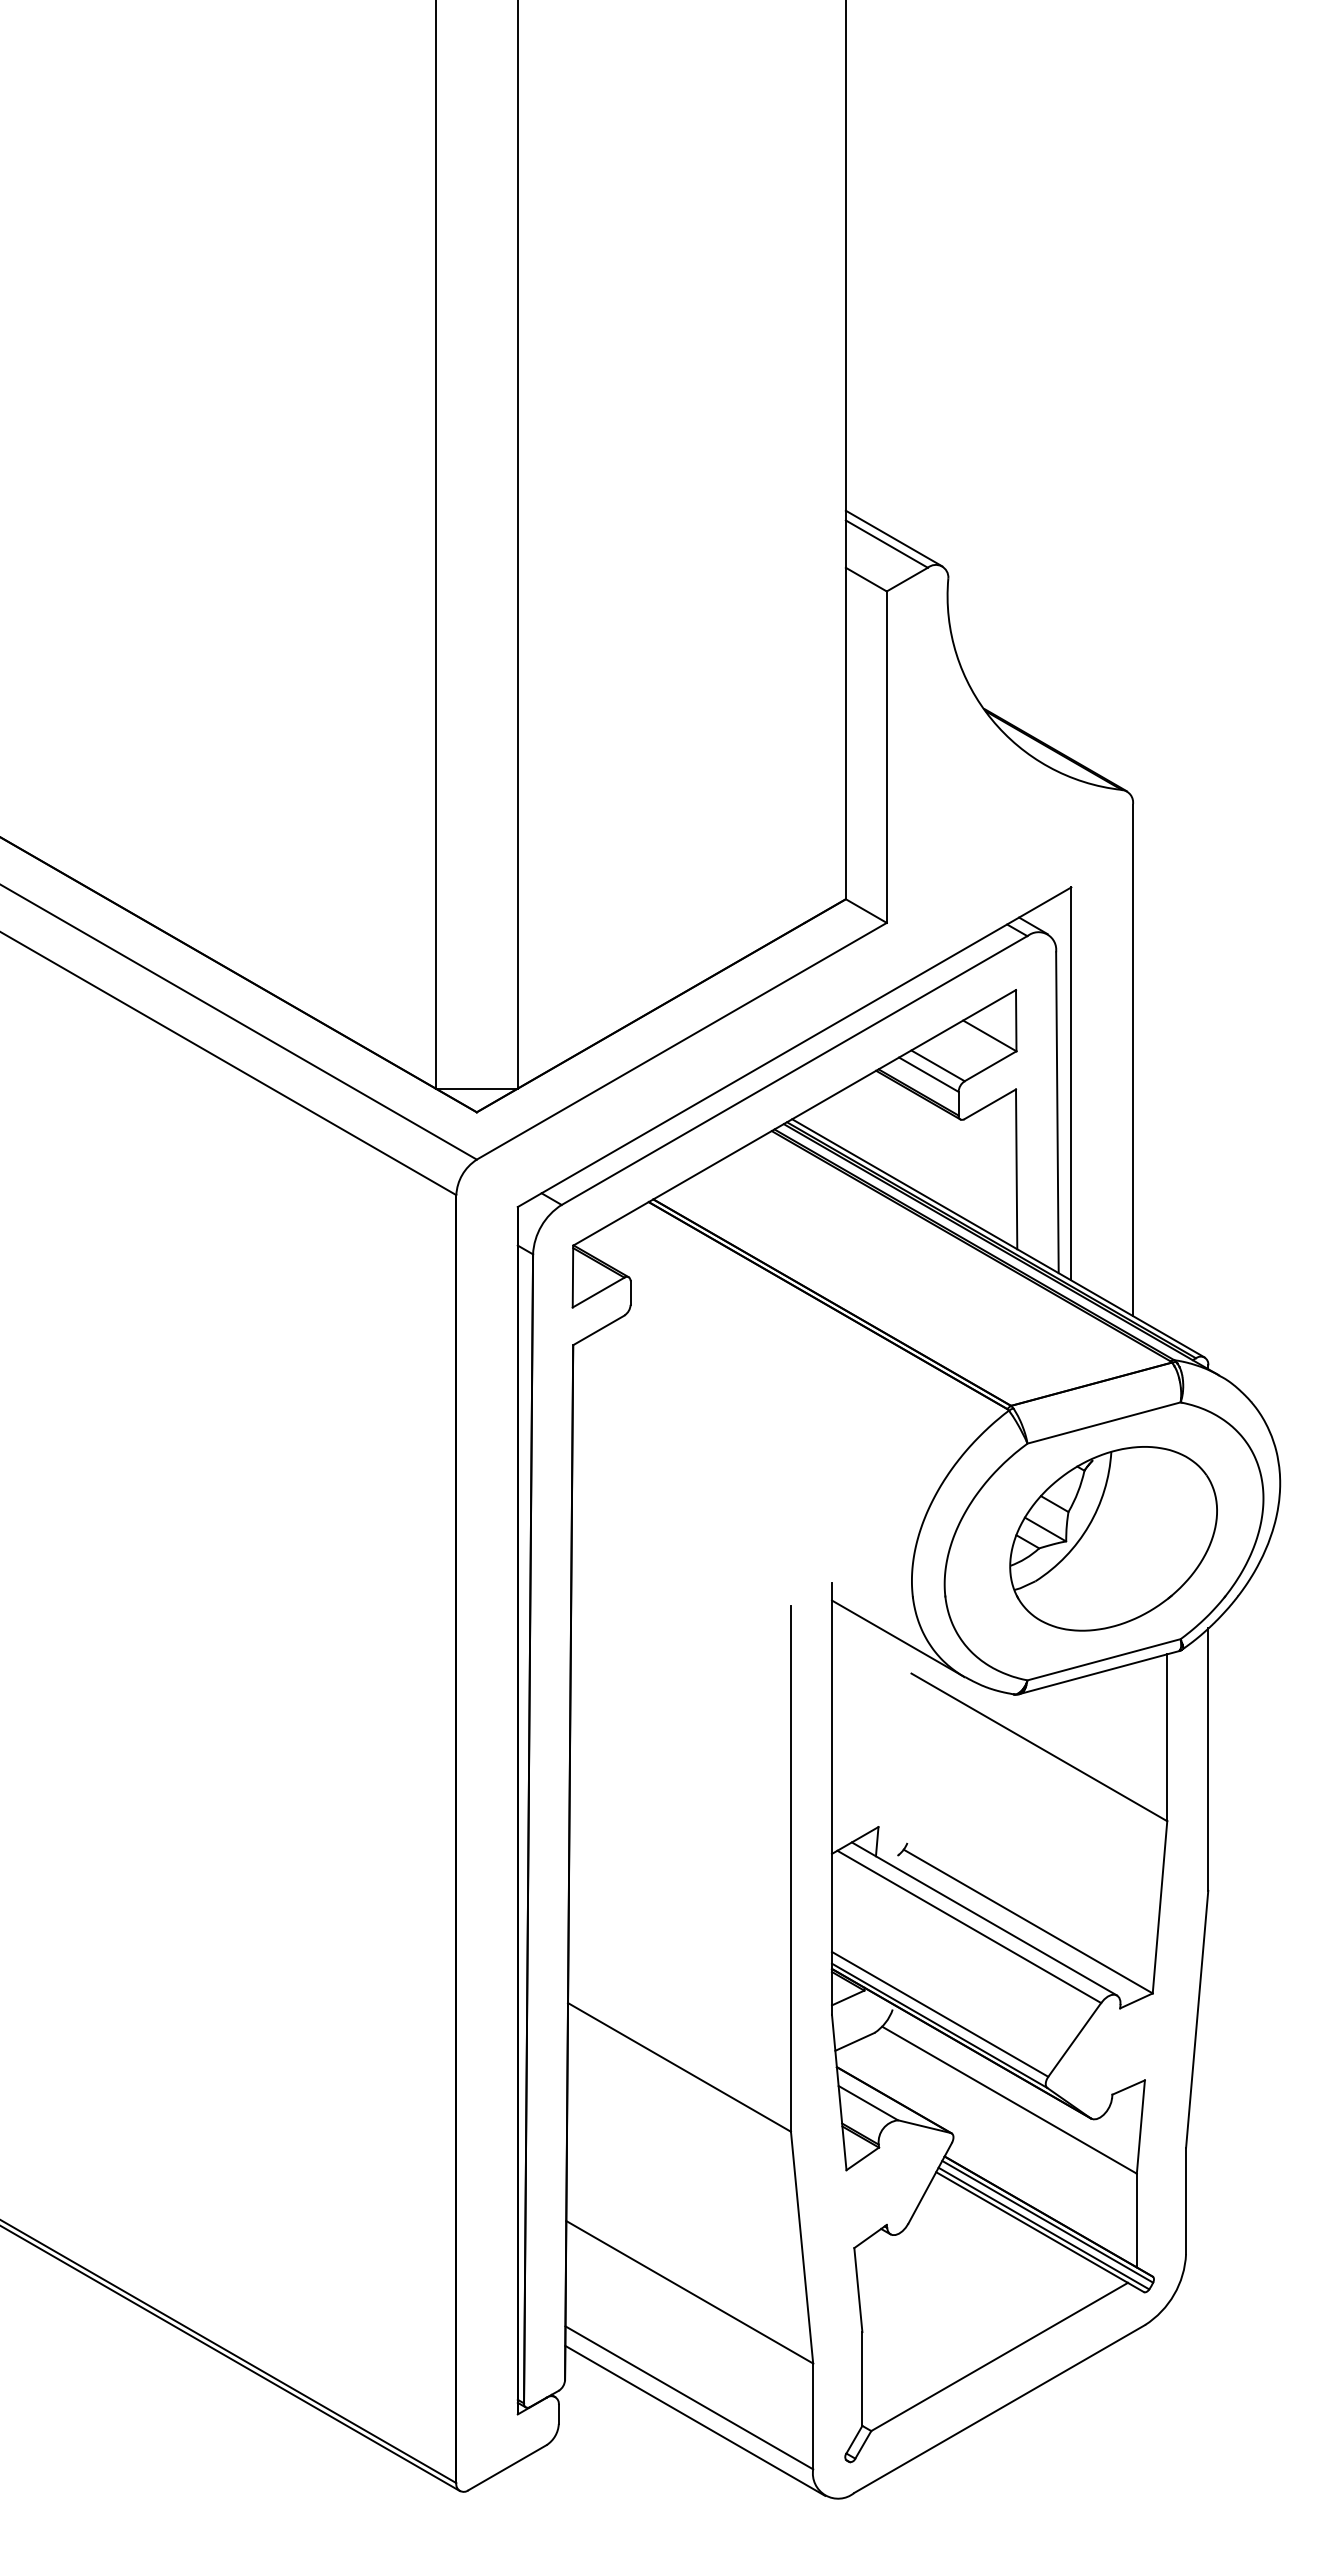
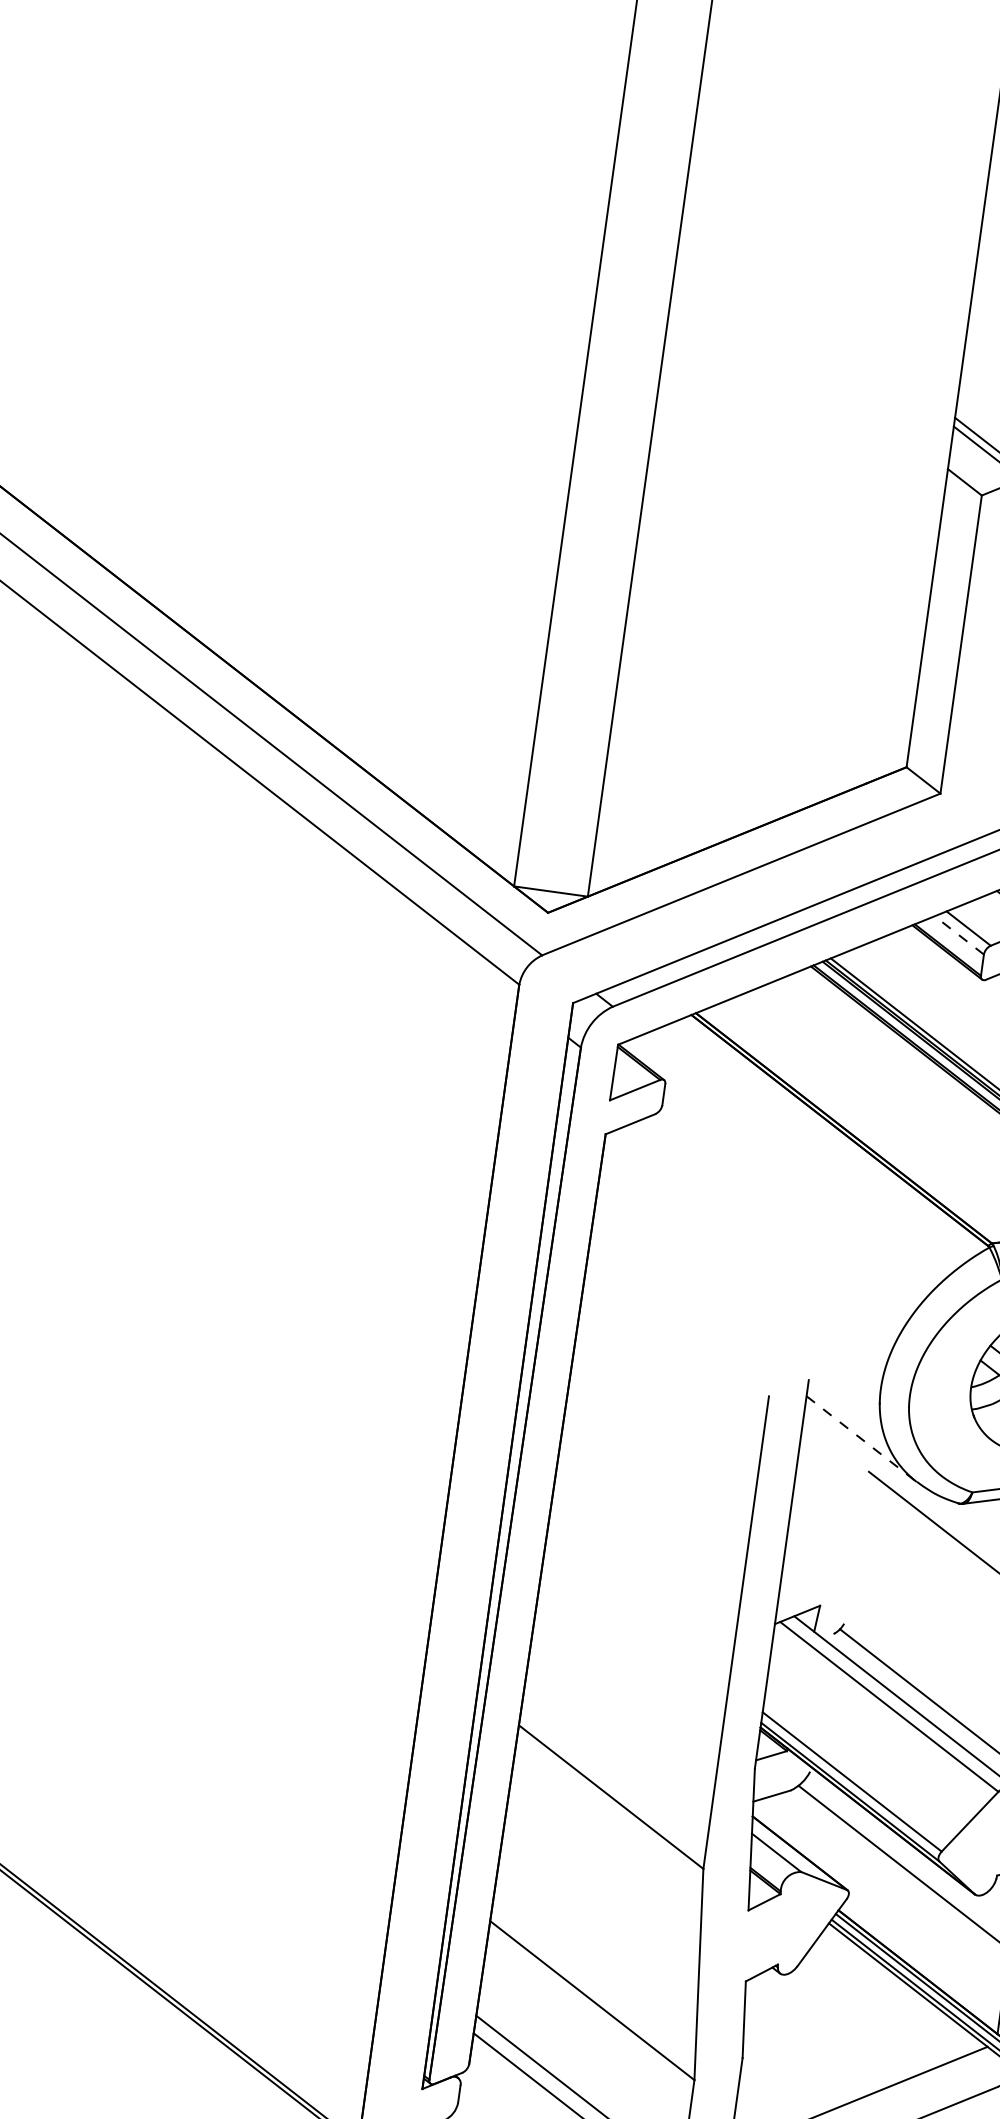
line: (928, 1074) -> (959, 935), solid -> dashed
line: (898, 1638) -> (861, 1438), solid -> dashed

